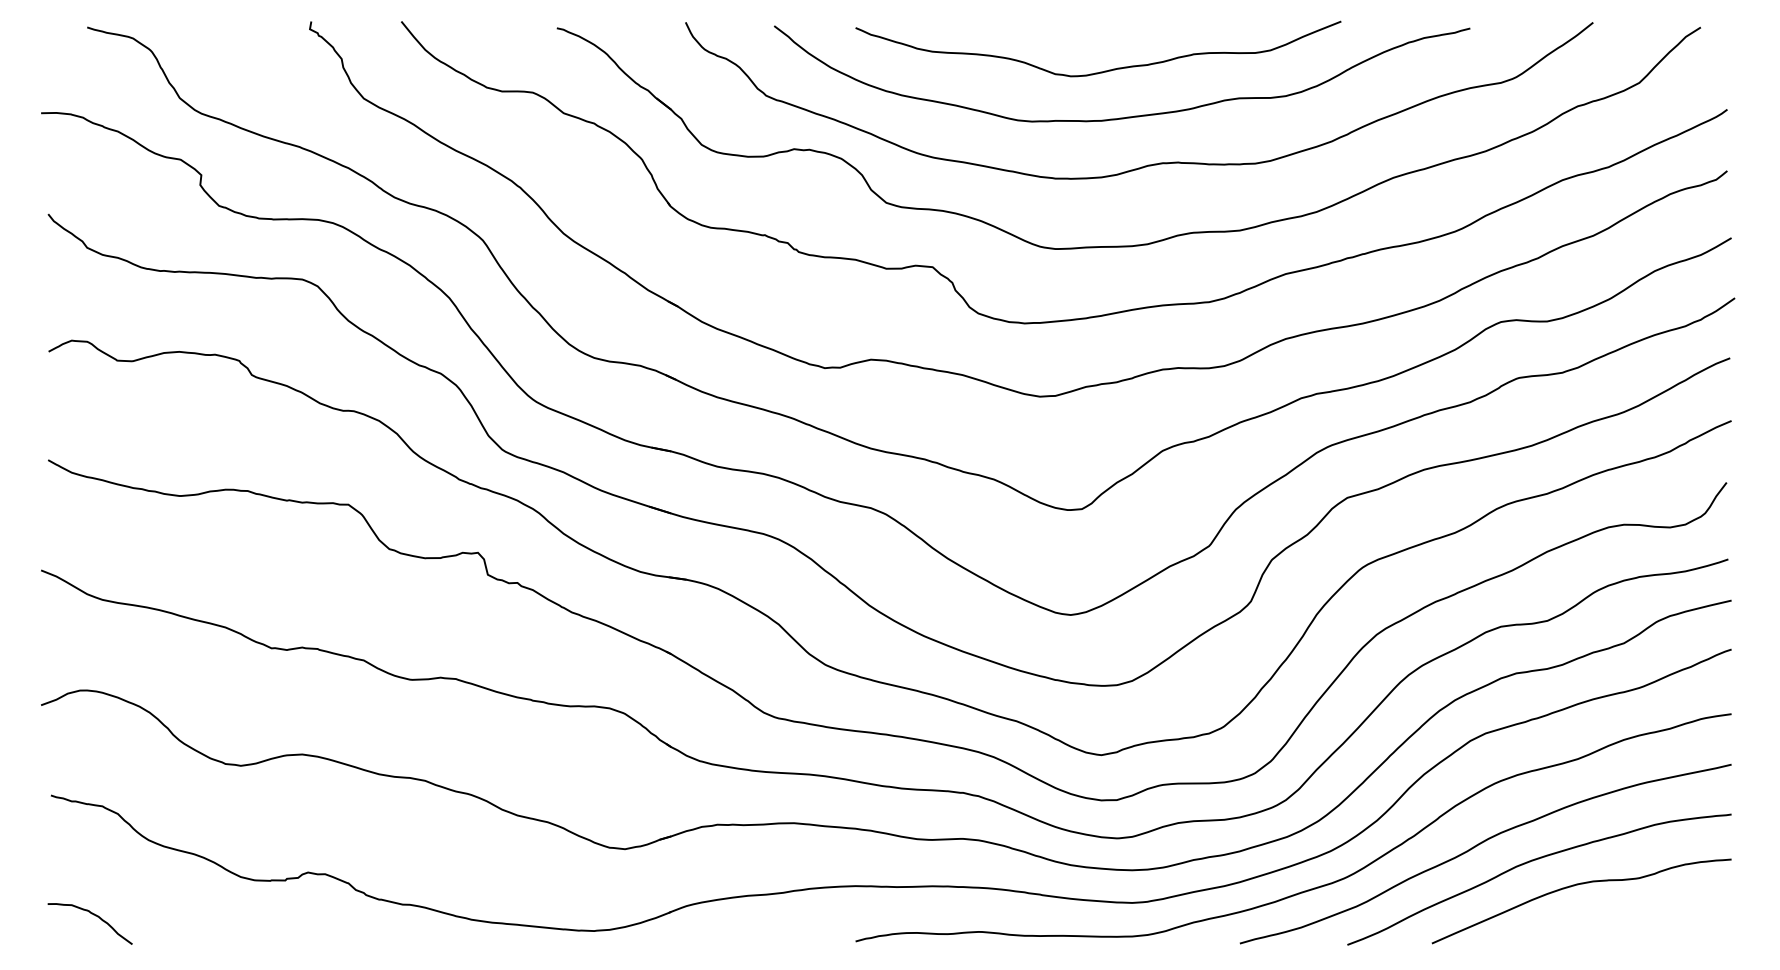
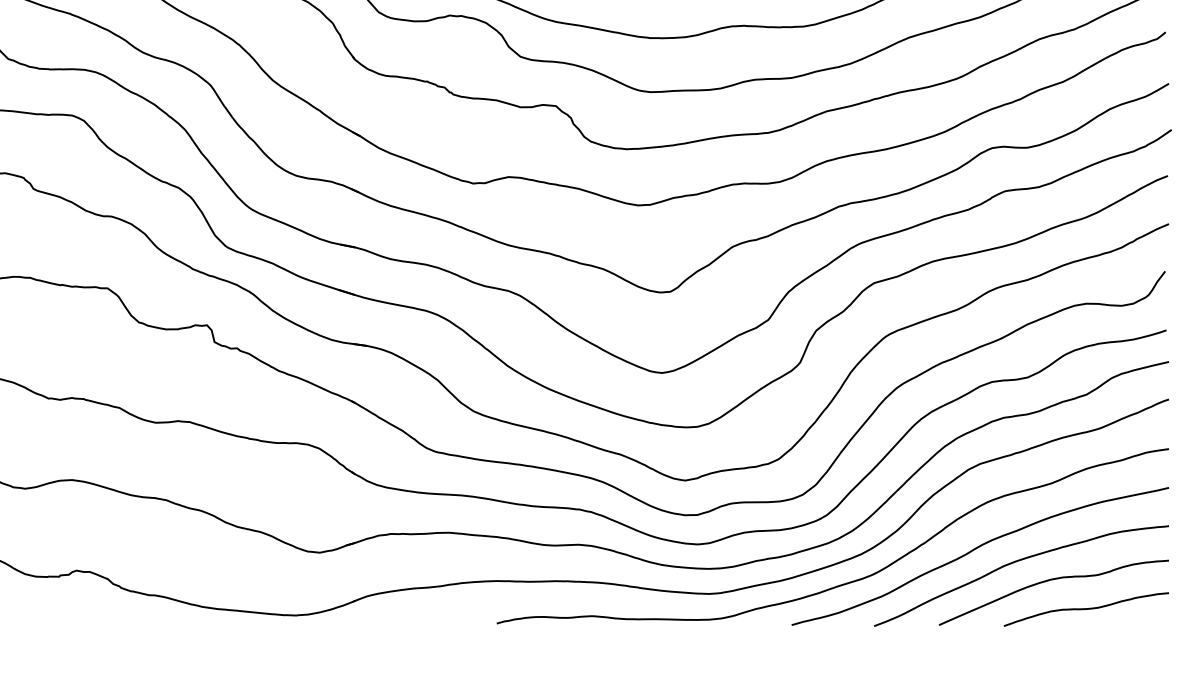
curve: (1623, 923) -> (1086, 609), added

